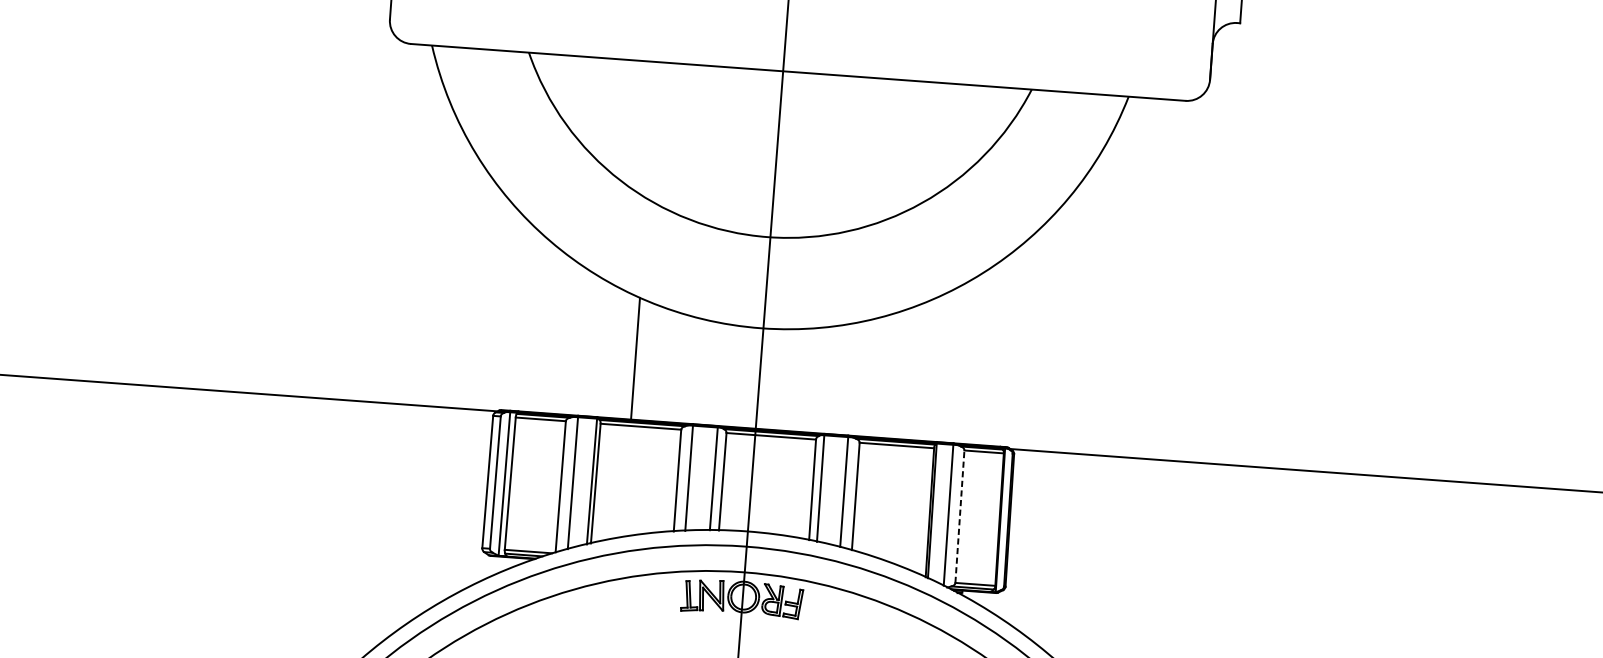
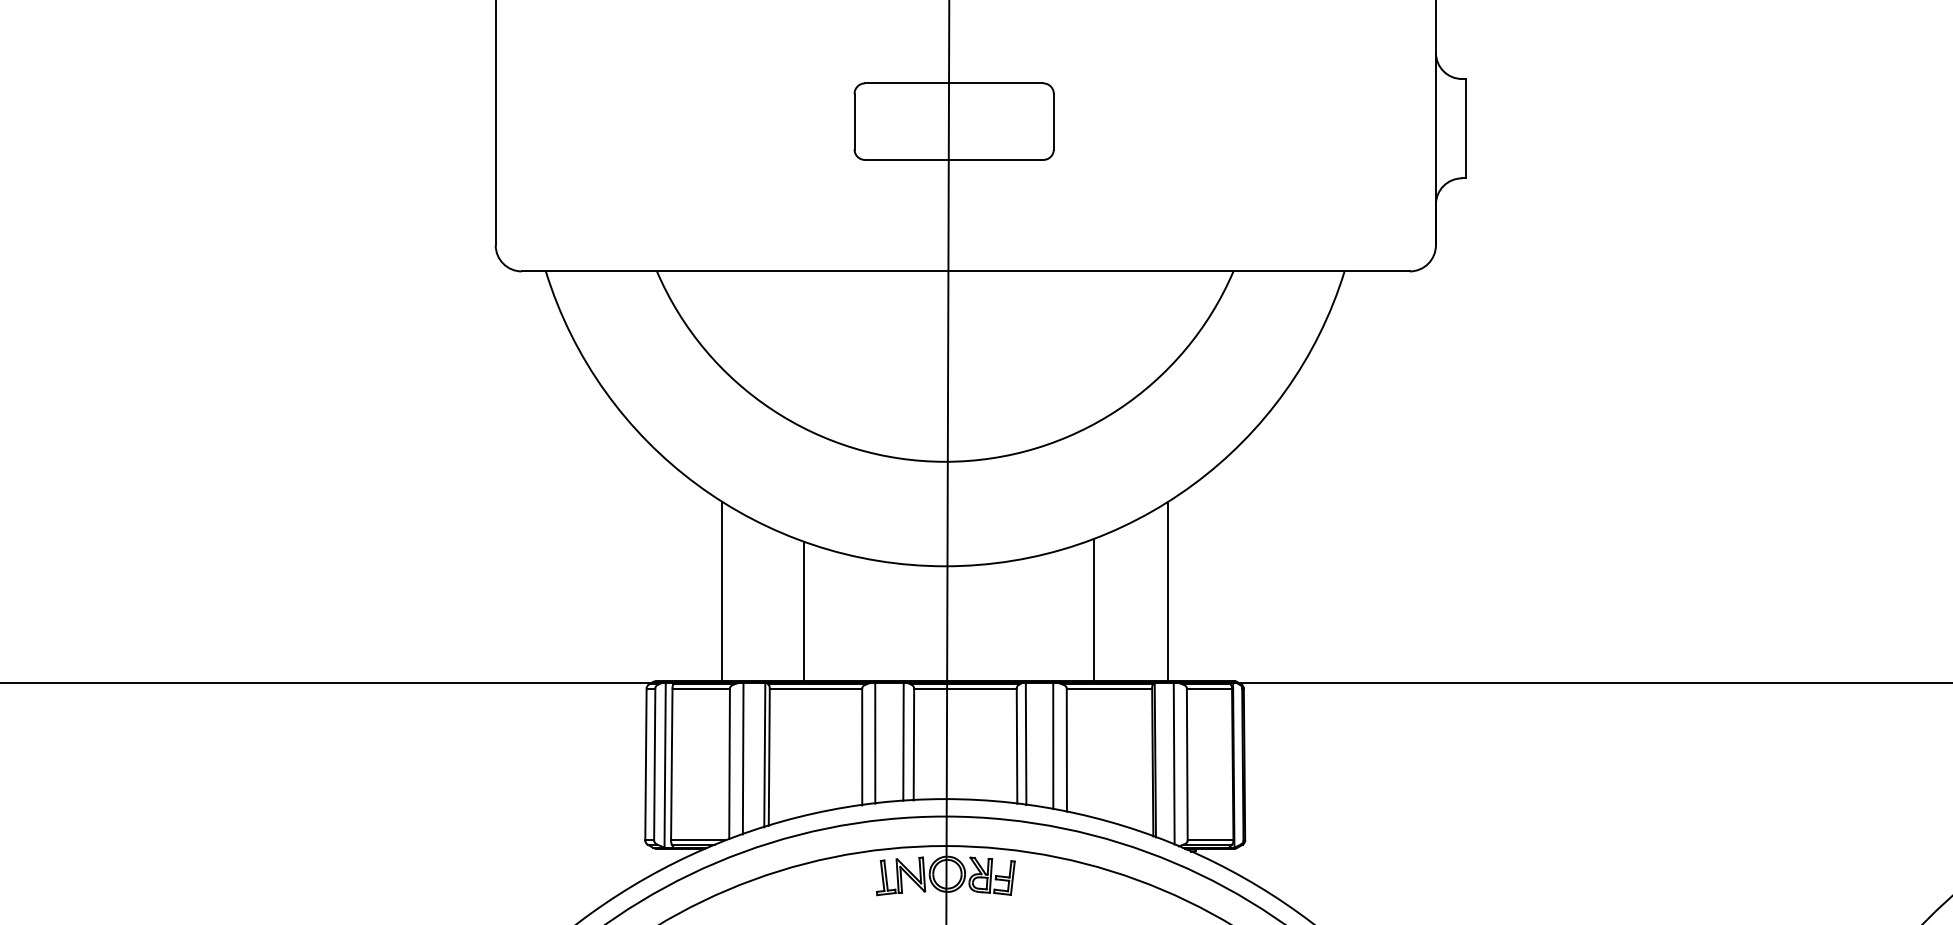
line: (565, 336) -> (722, 591), added
line: (954, 364) -> (1168, 591), added
line: (887, 376) -> (1093, 610), added
line: (960, 516) -> (1187, 764), dashed -> solid

